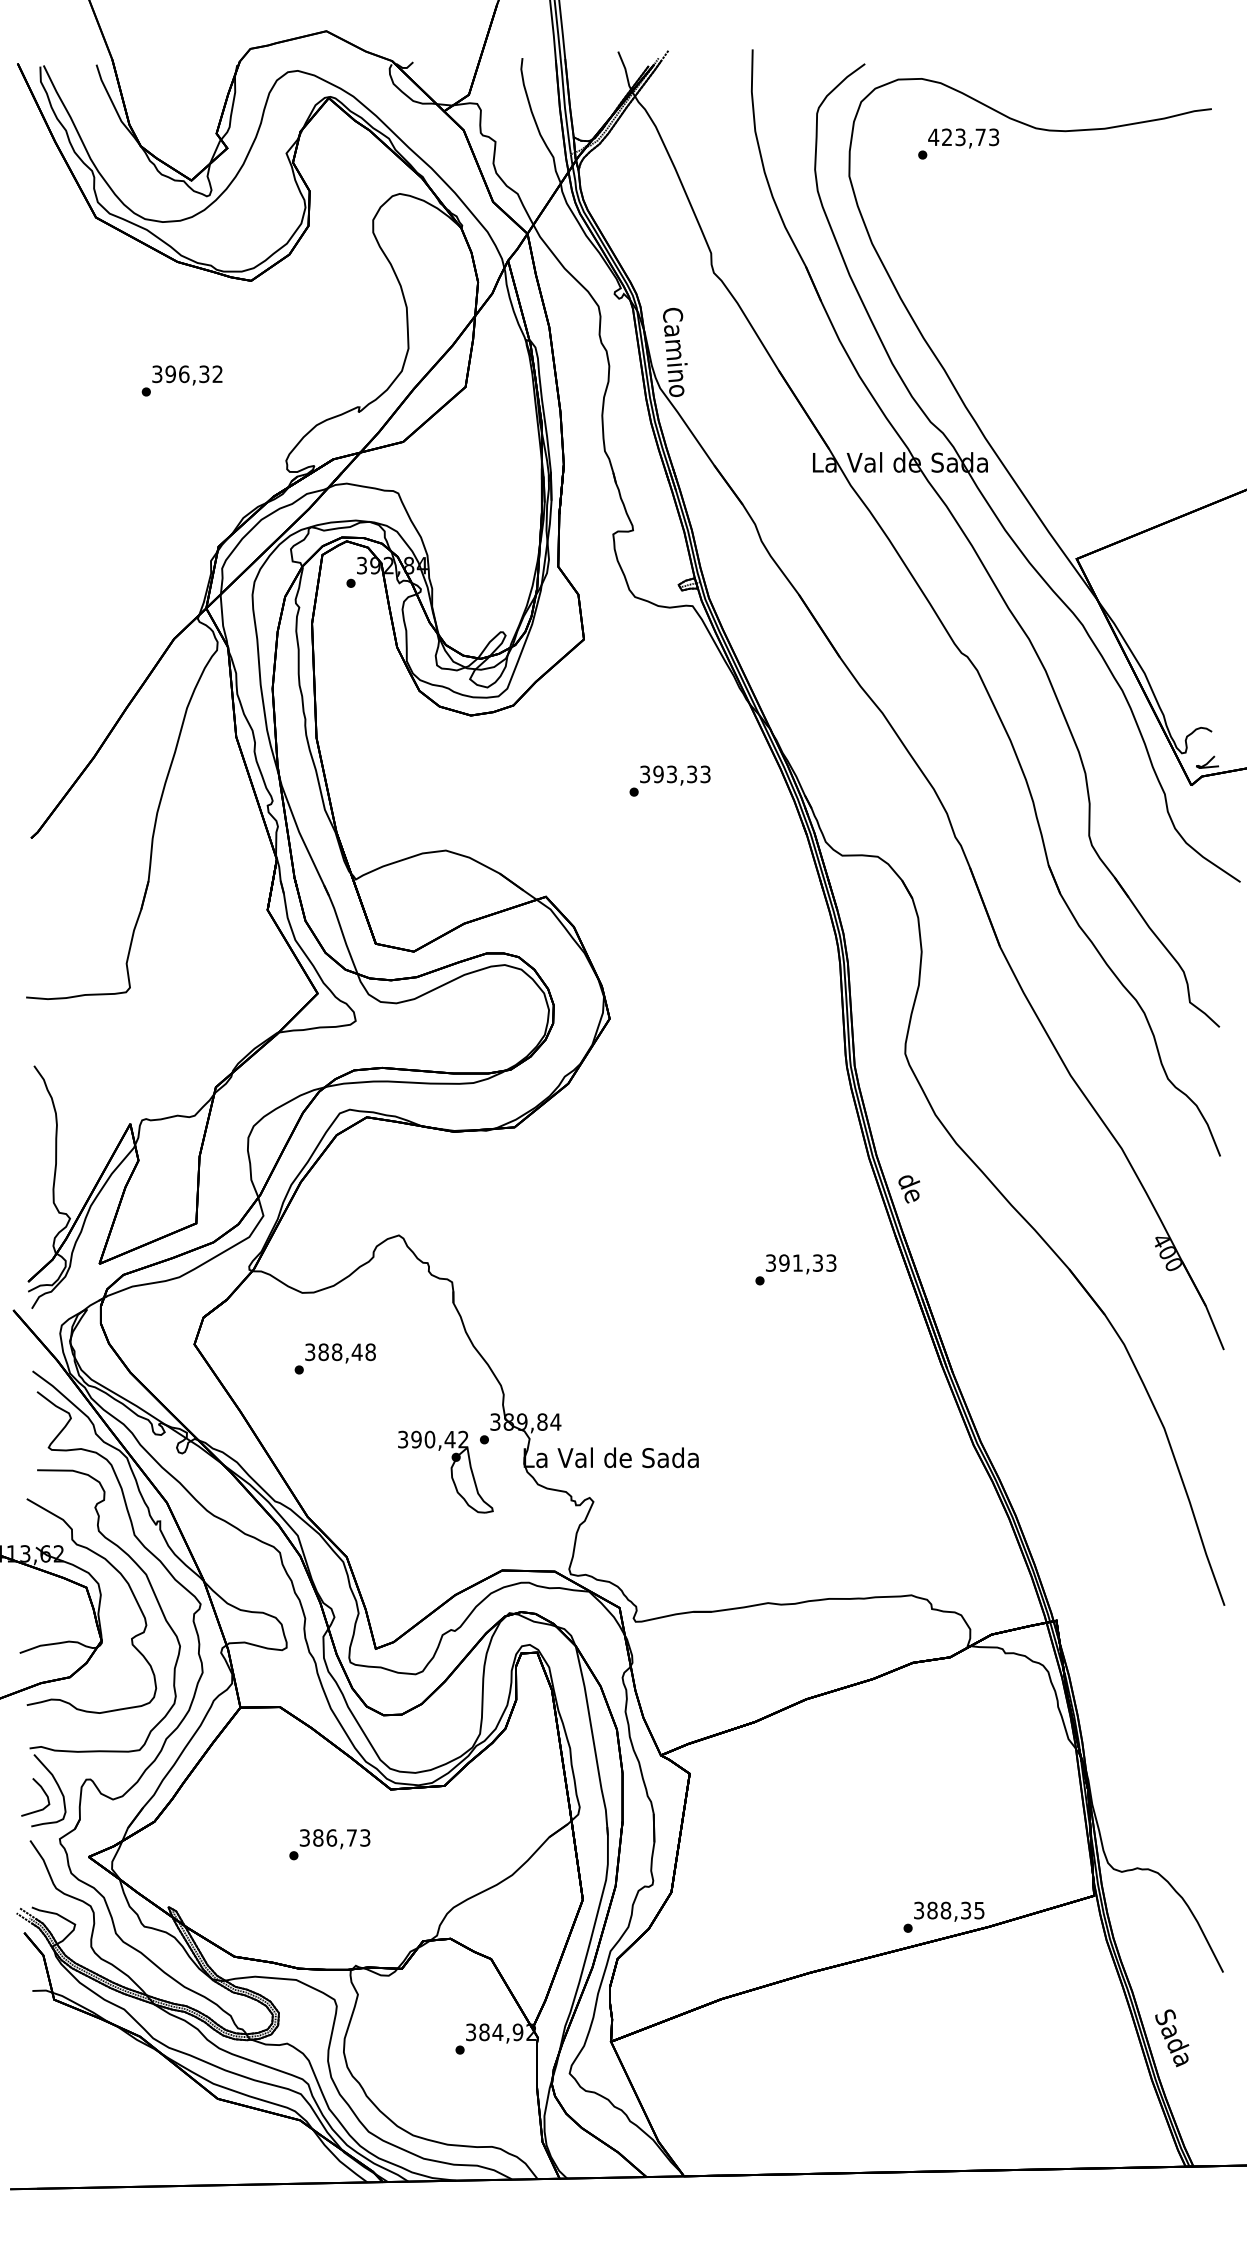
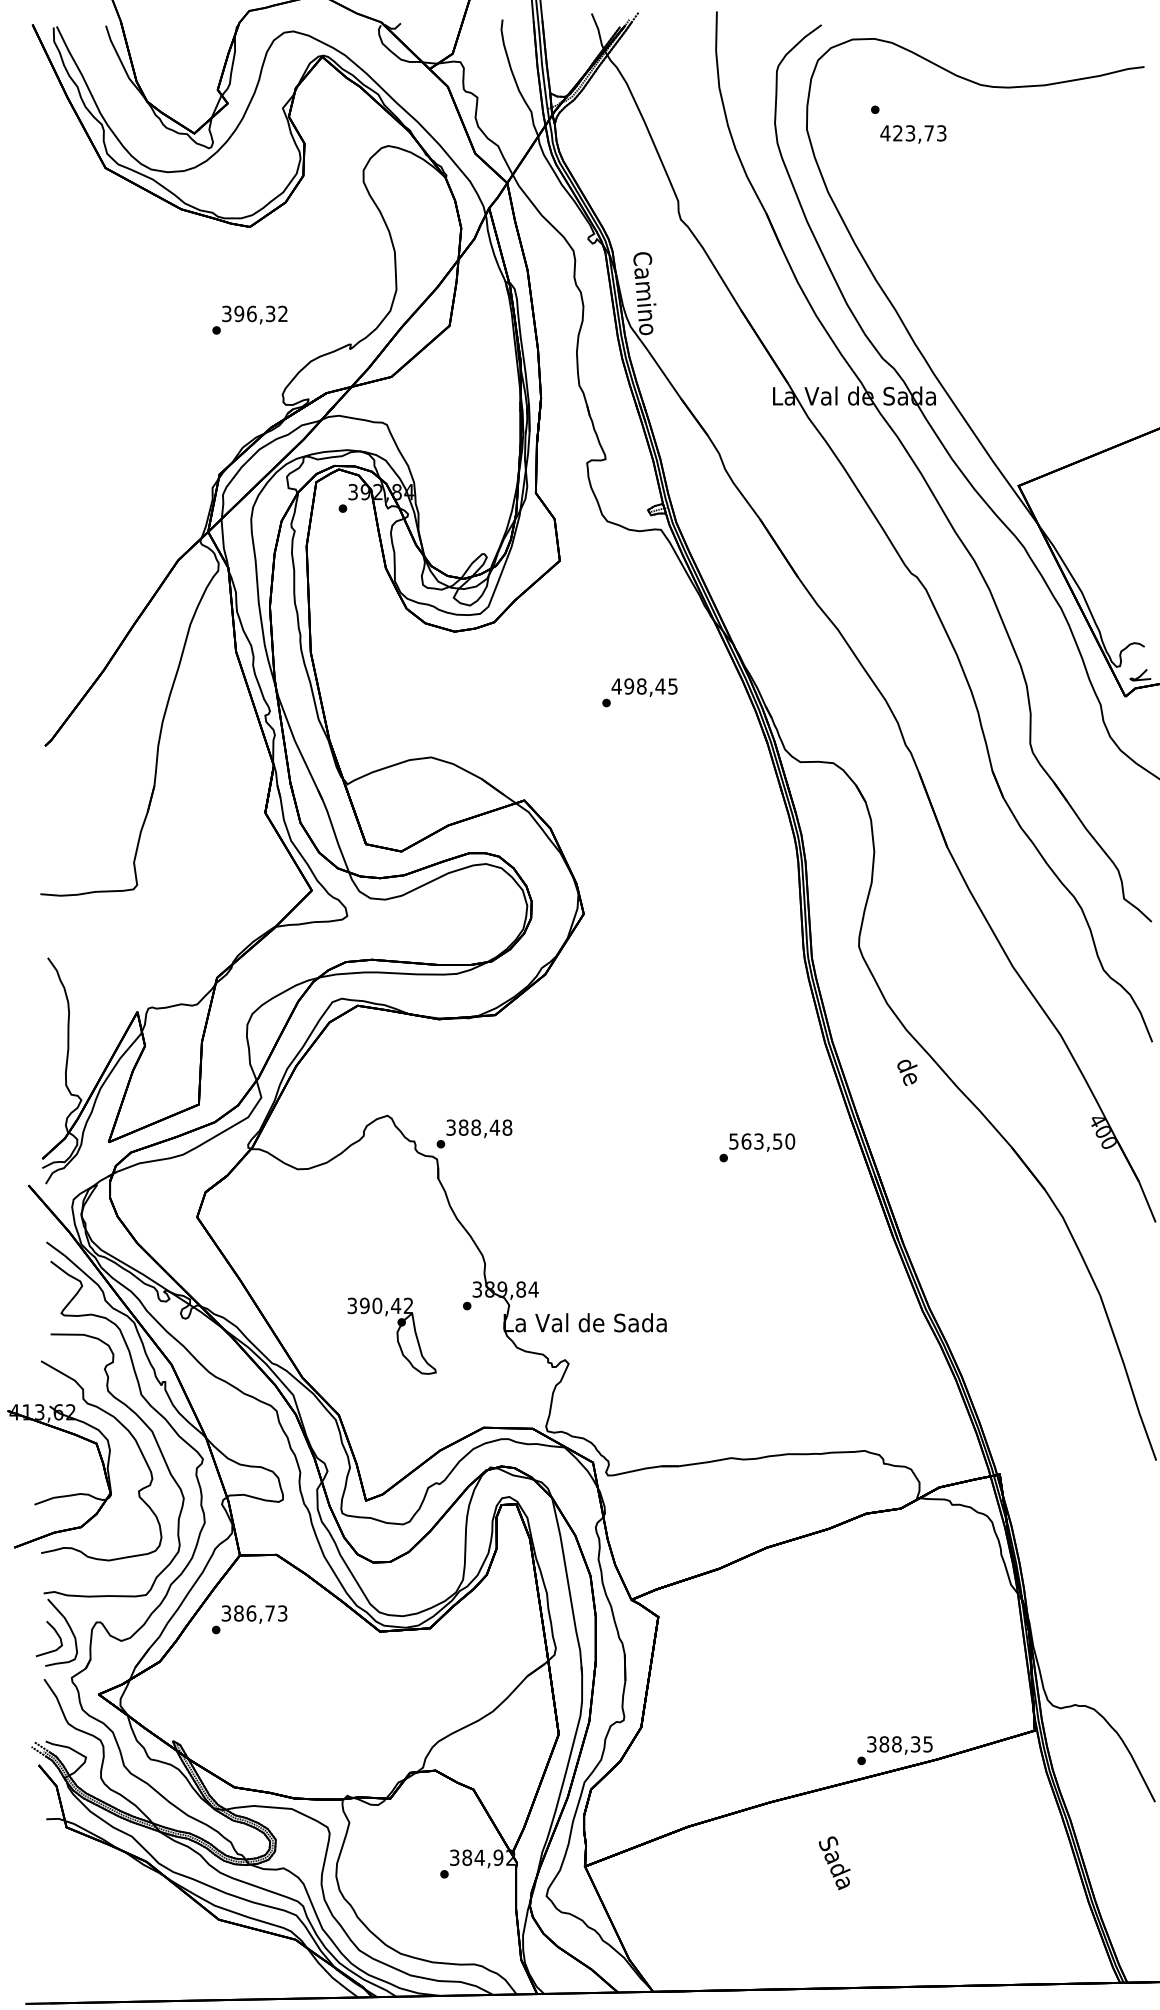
text: (963, 138) -> (913, 134), moved
text: (181, 380) -> (249, 319), moved
text: (674, 774) -> (644, 686), 393,33 -> 498,45
text: (908, 1189) -> (906, 1072), moved
text: (801, 1262) -> (762, 1140), 391,33 -> 563,50
text: (334, 1358) -> (473, 1133), moved
part: (445, 1471) -> (391, 1335), moved
text: (329, 1844) -> (249, 1619), moved
text: (1172, 2038) -> (835, 1863), moved

